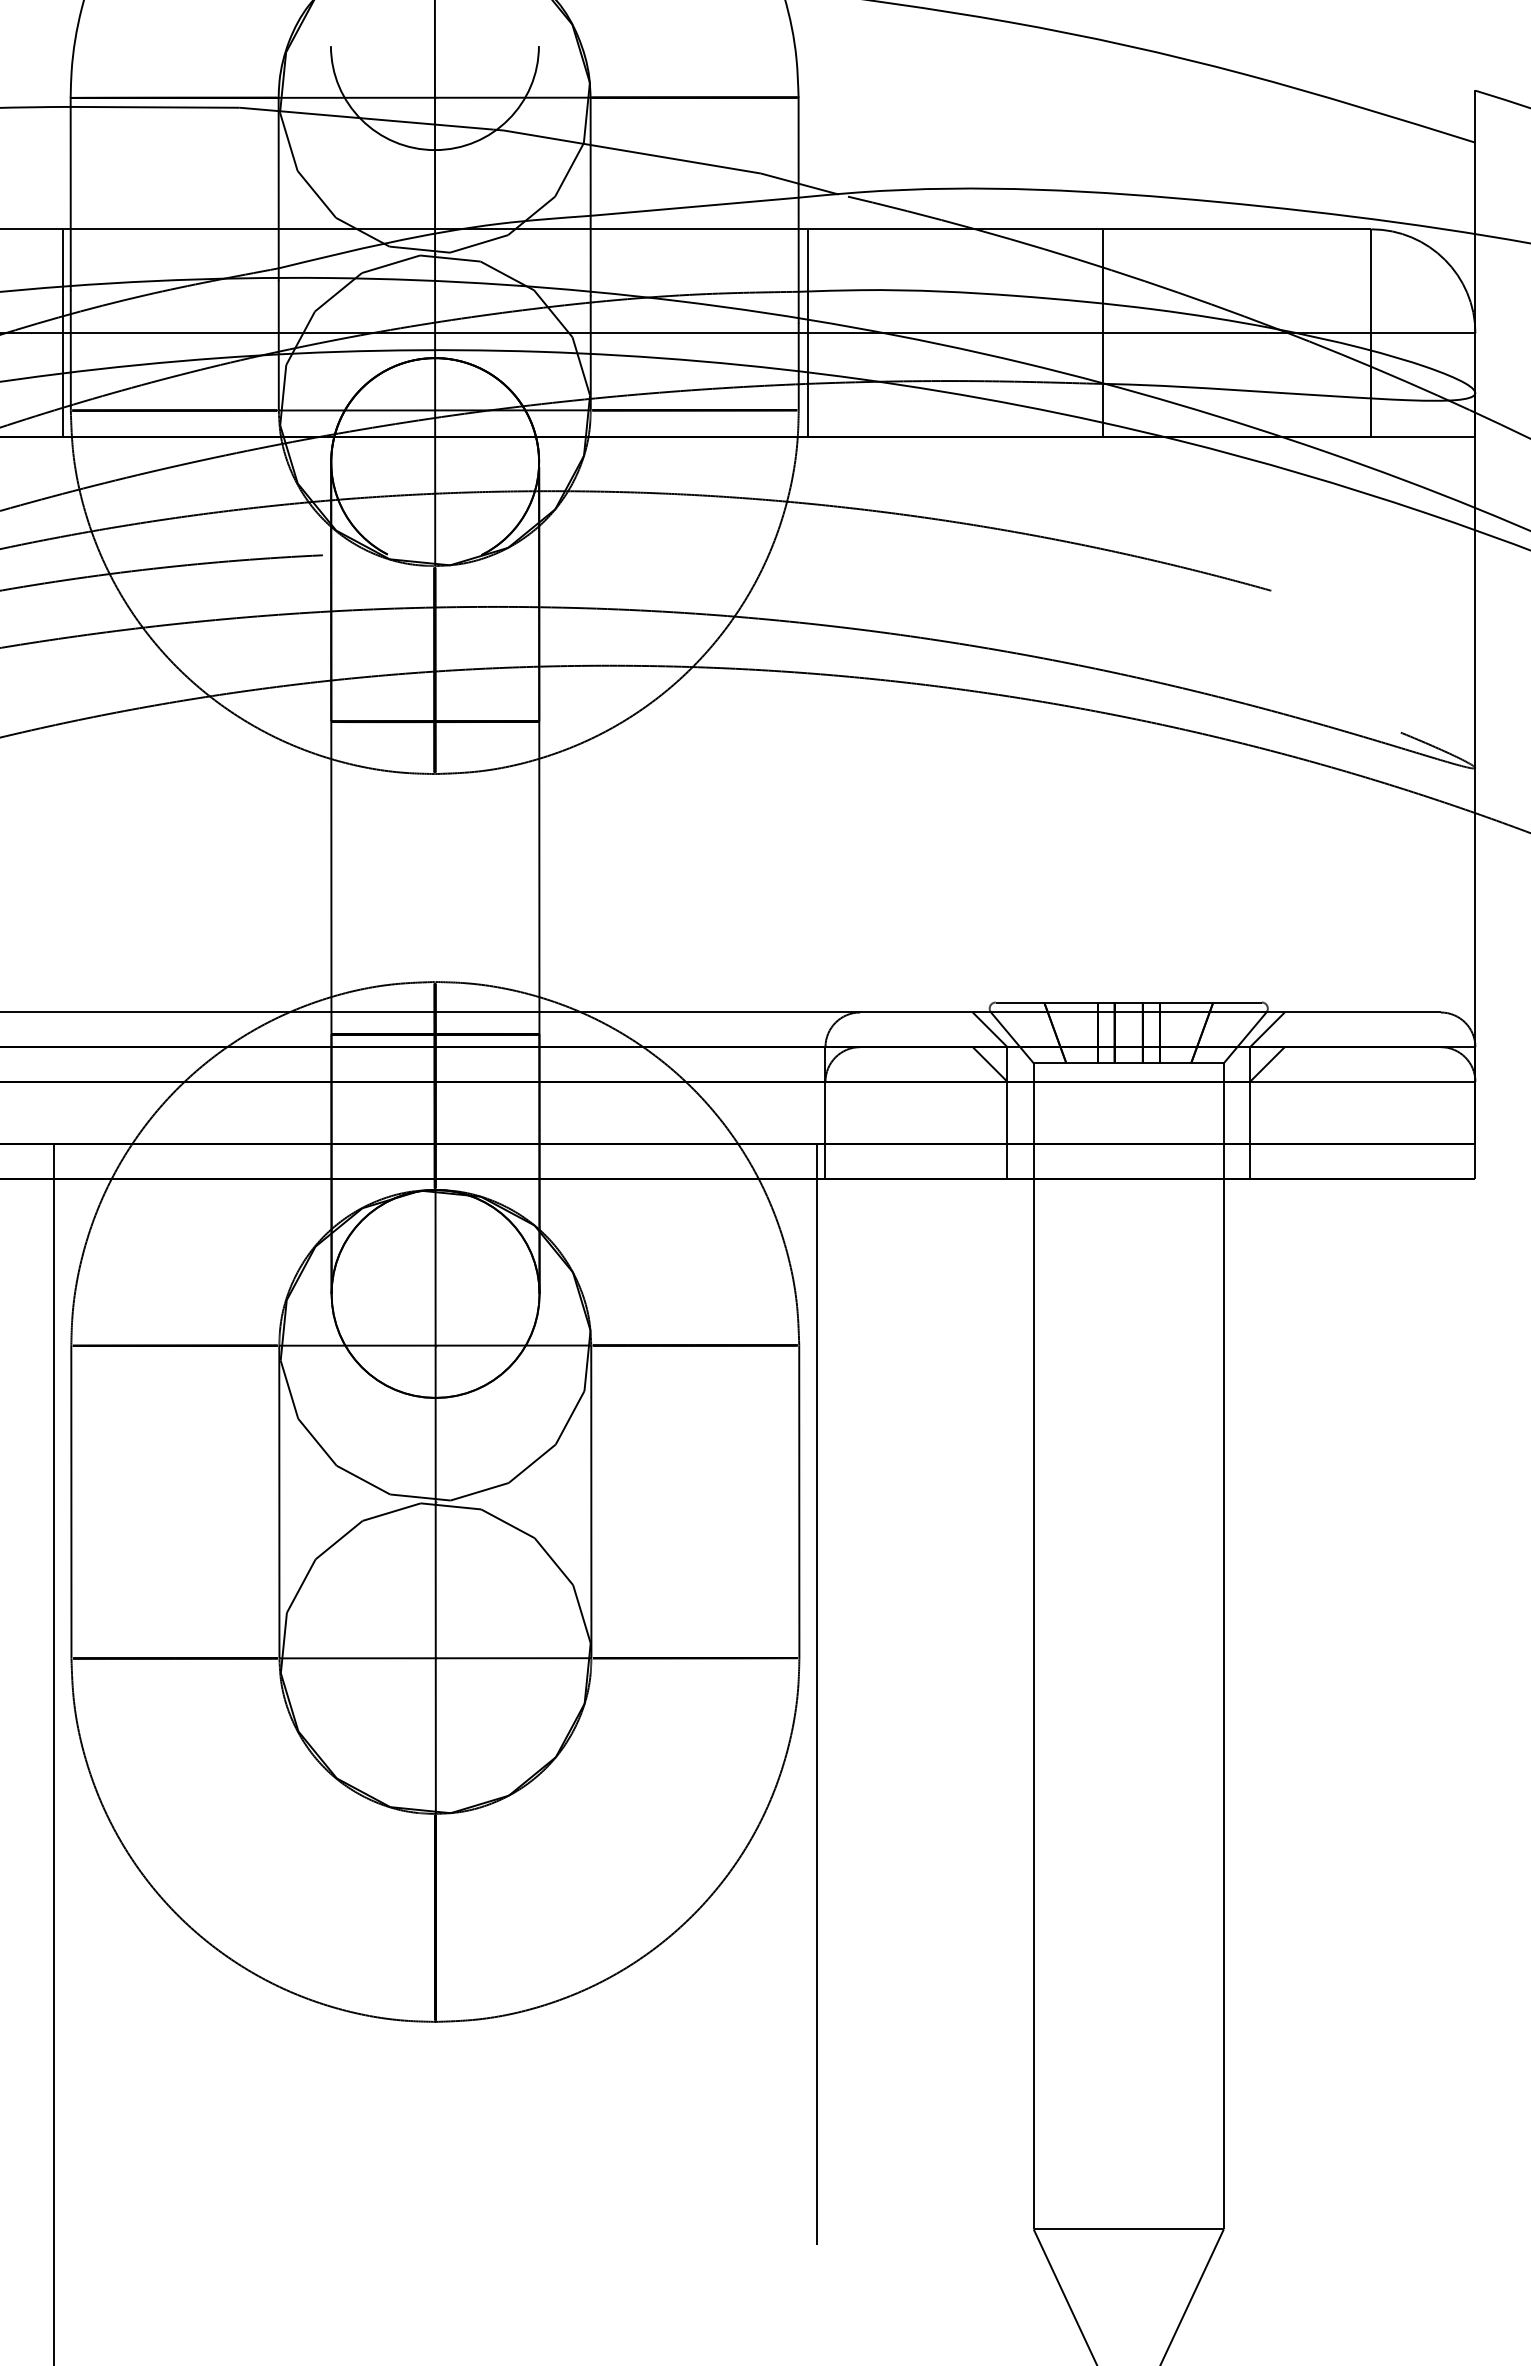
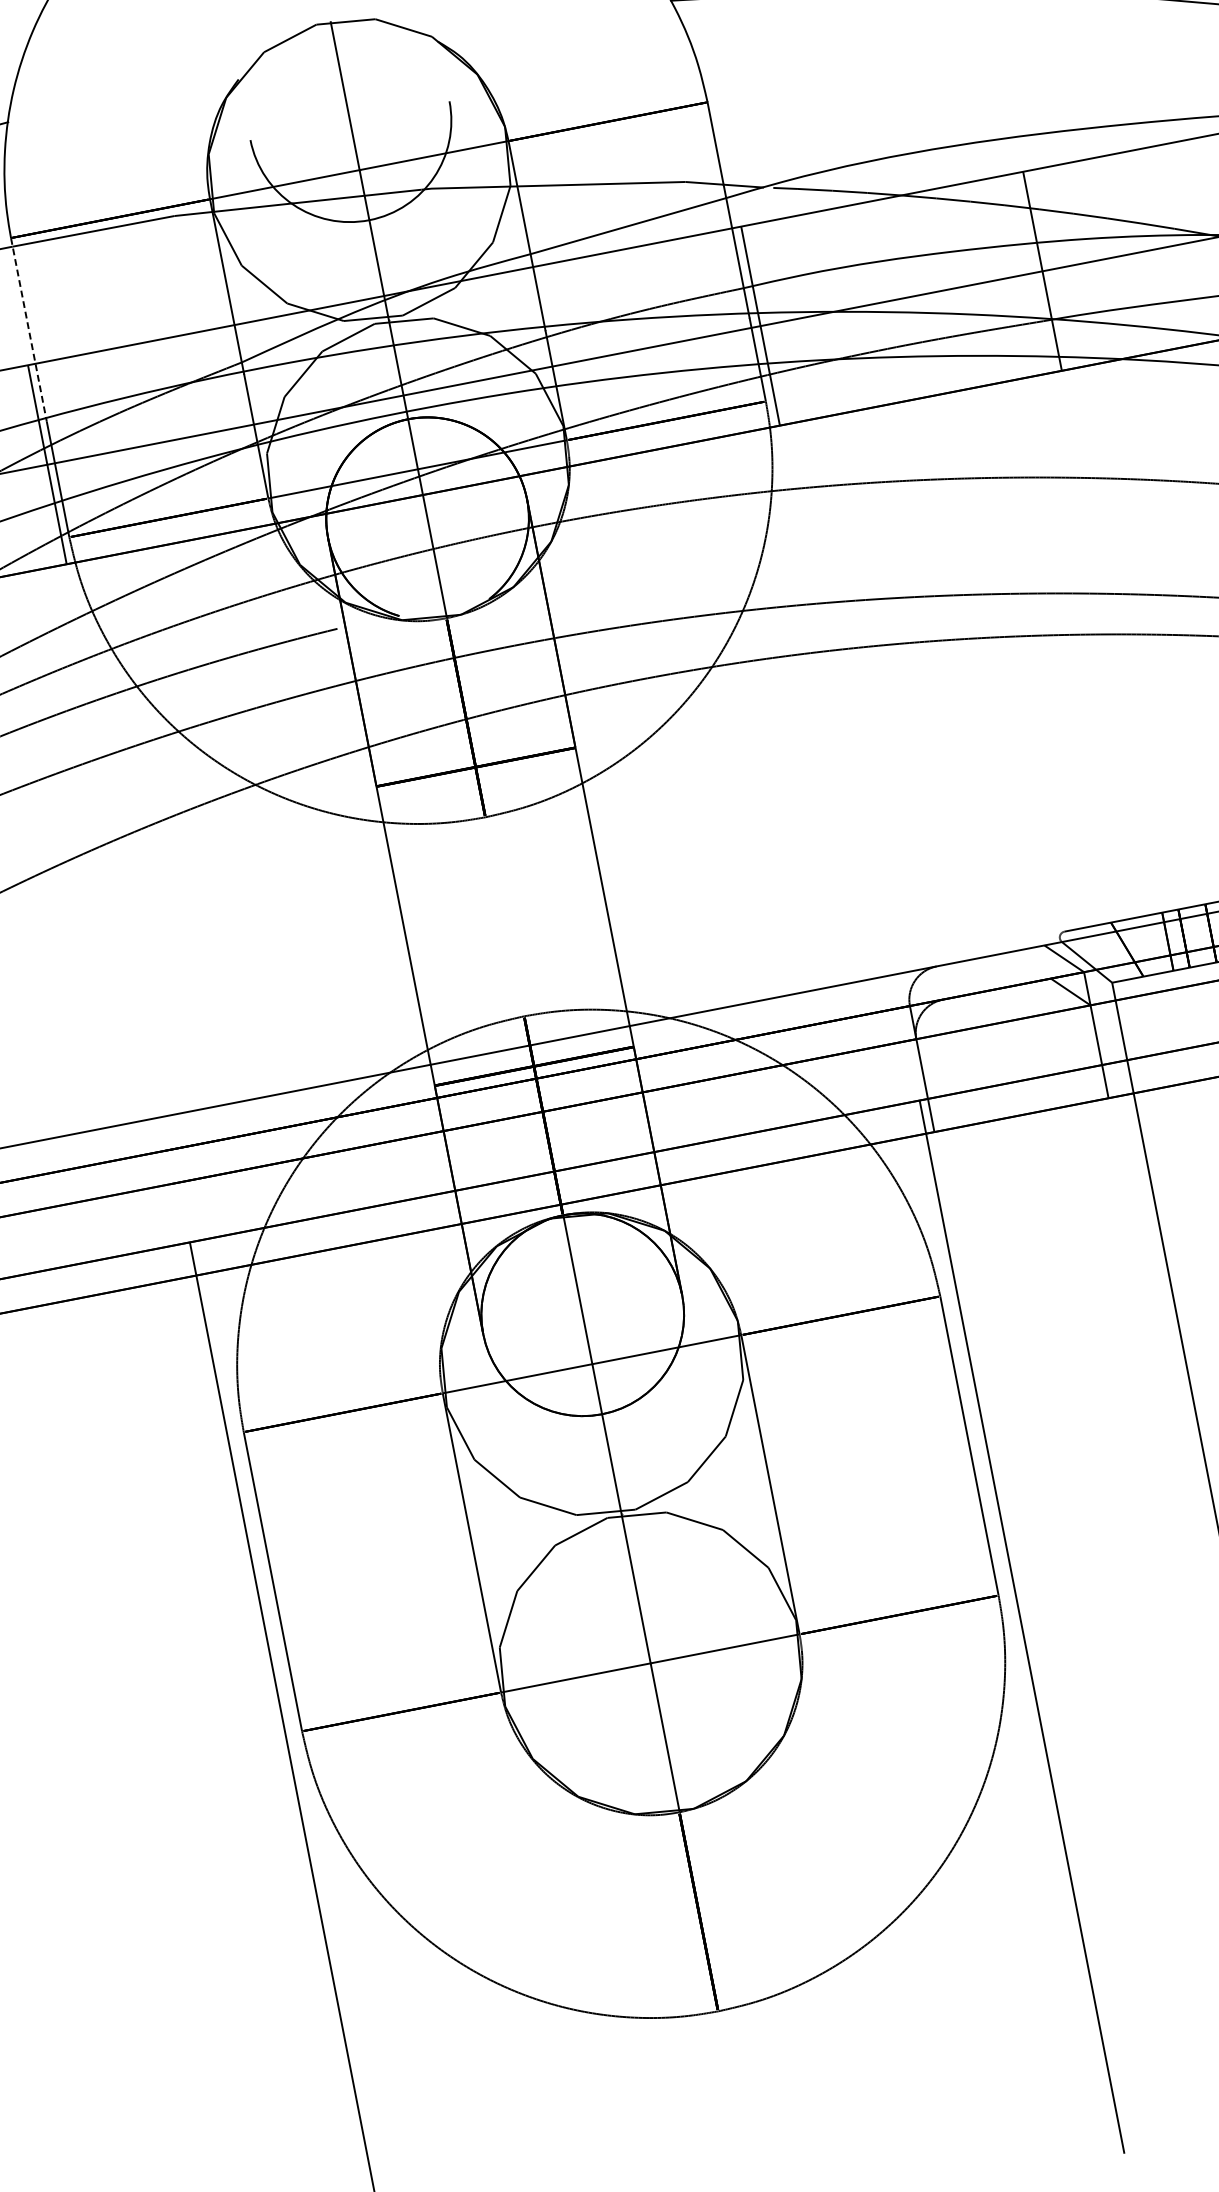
line: (70, 193) -> (28, 329), solid -> dashed

